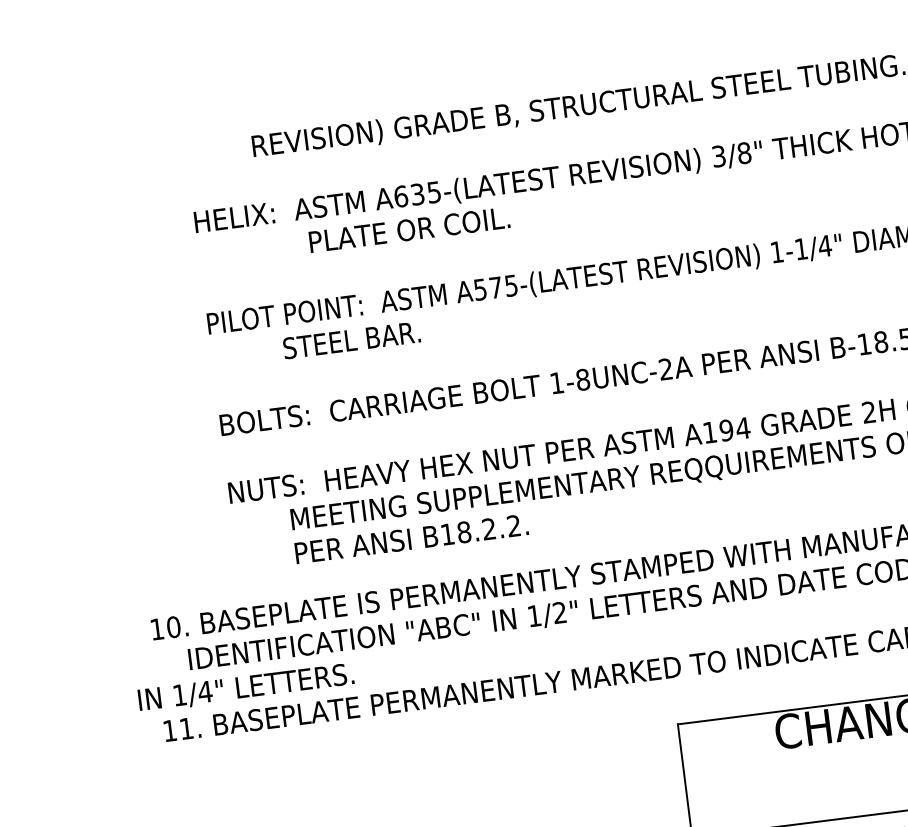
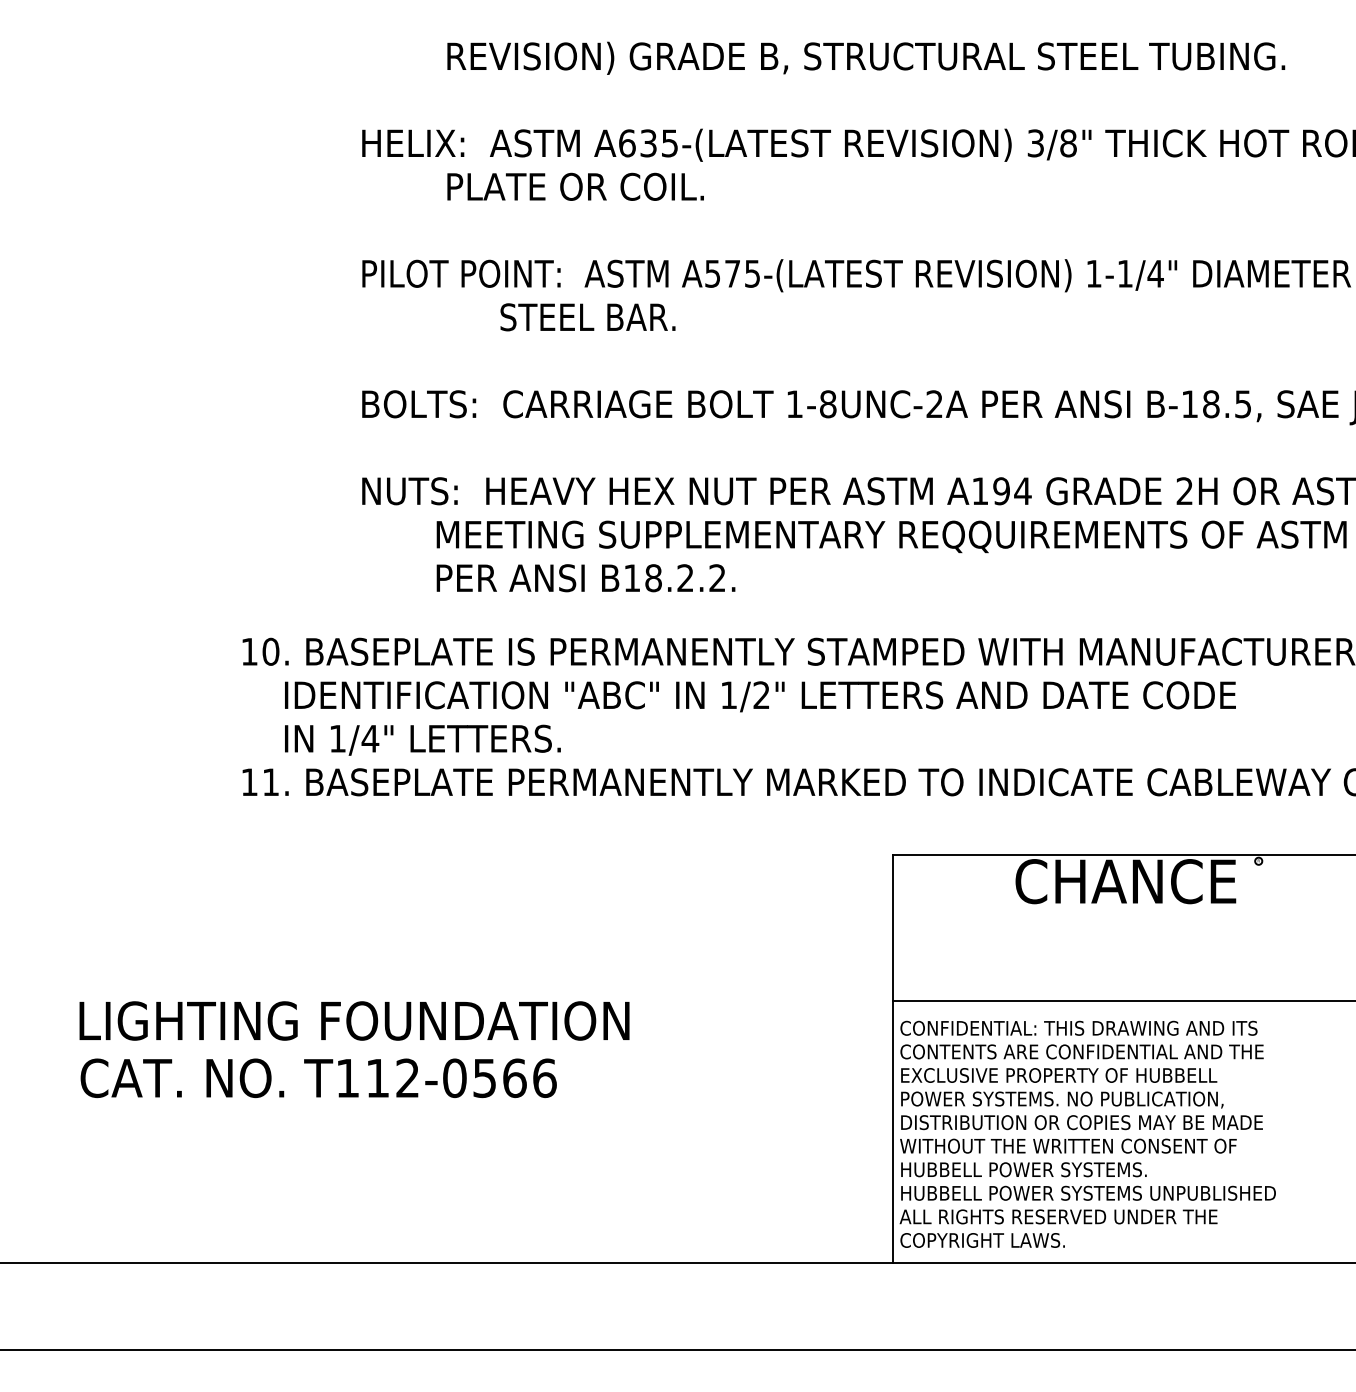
text: (409, 229) -> (575, 186), moved
text: (351, 340) -> (587, 317), moved
text: (245, 687) -> (422, 739), moved

